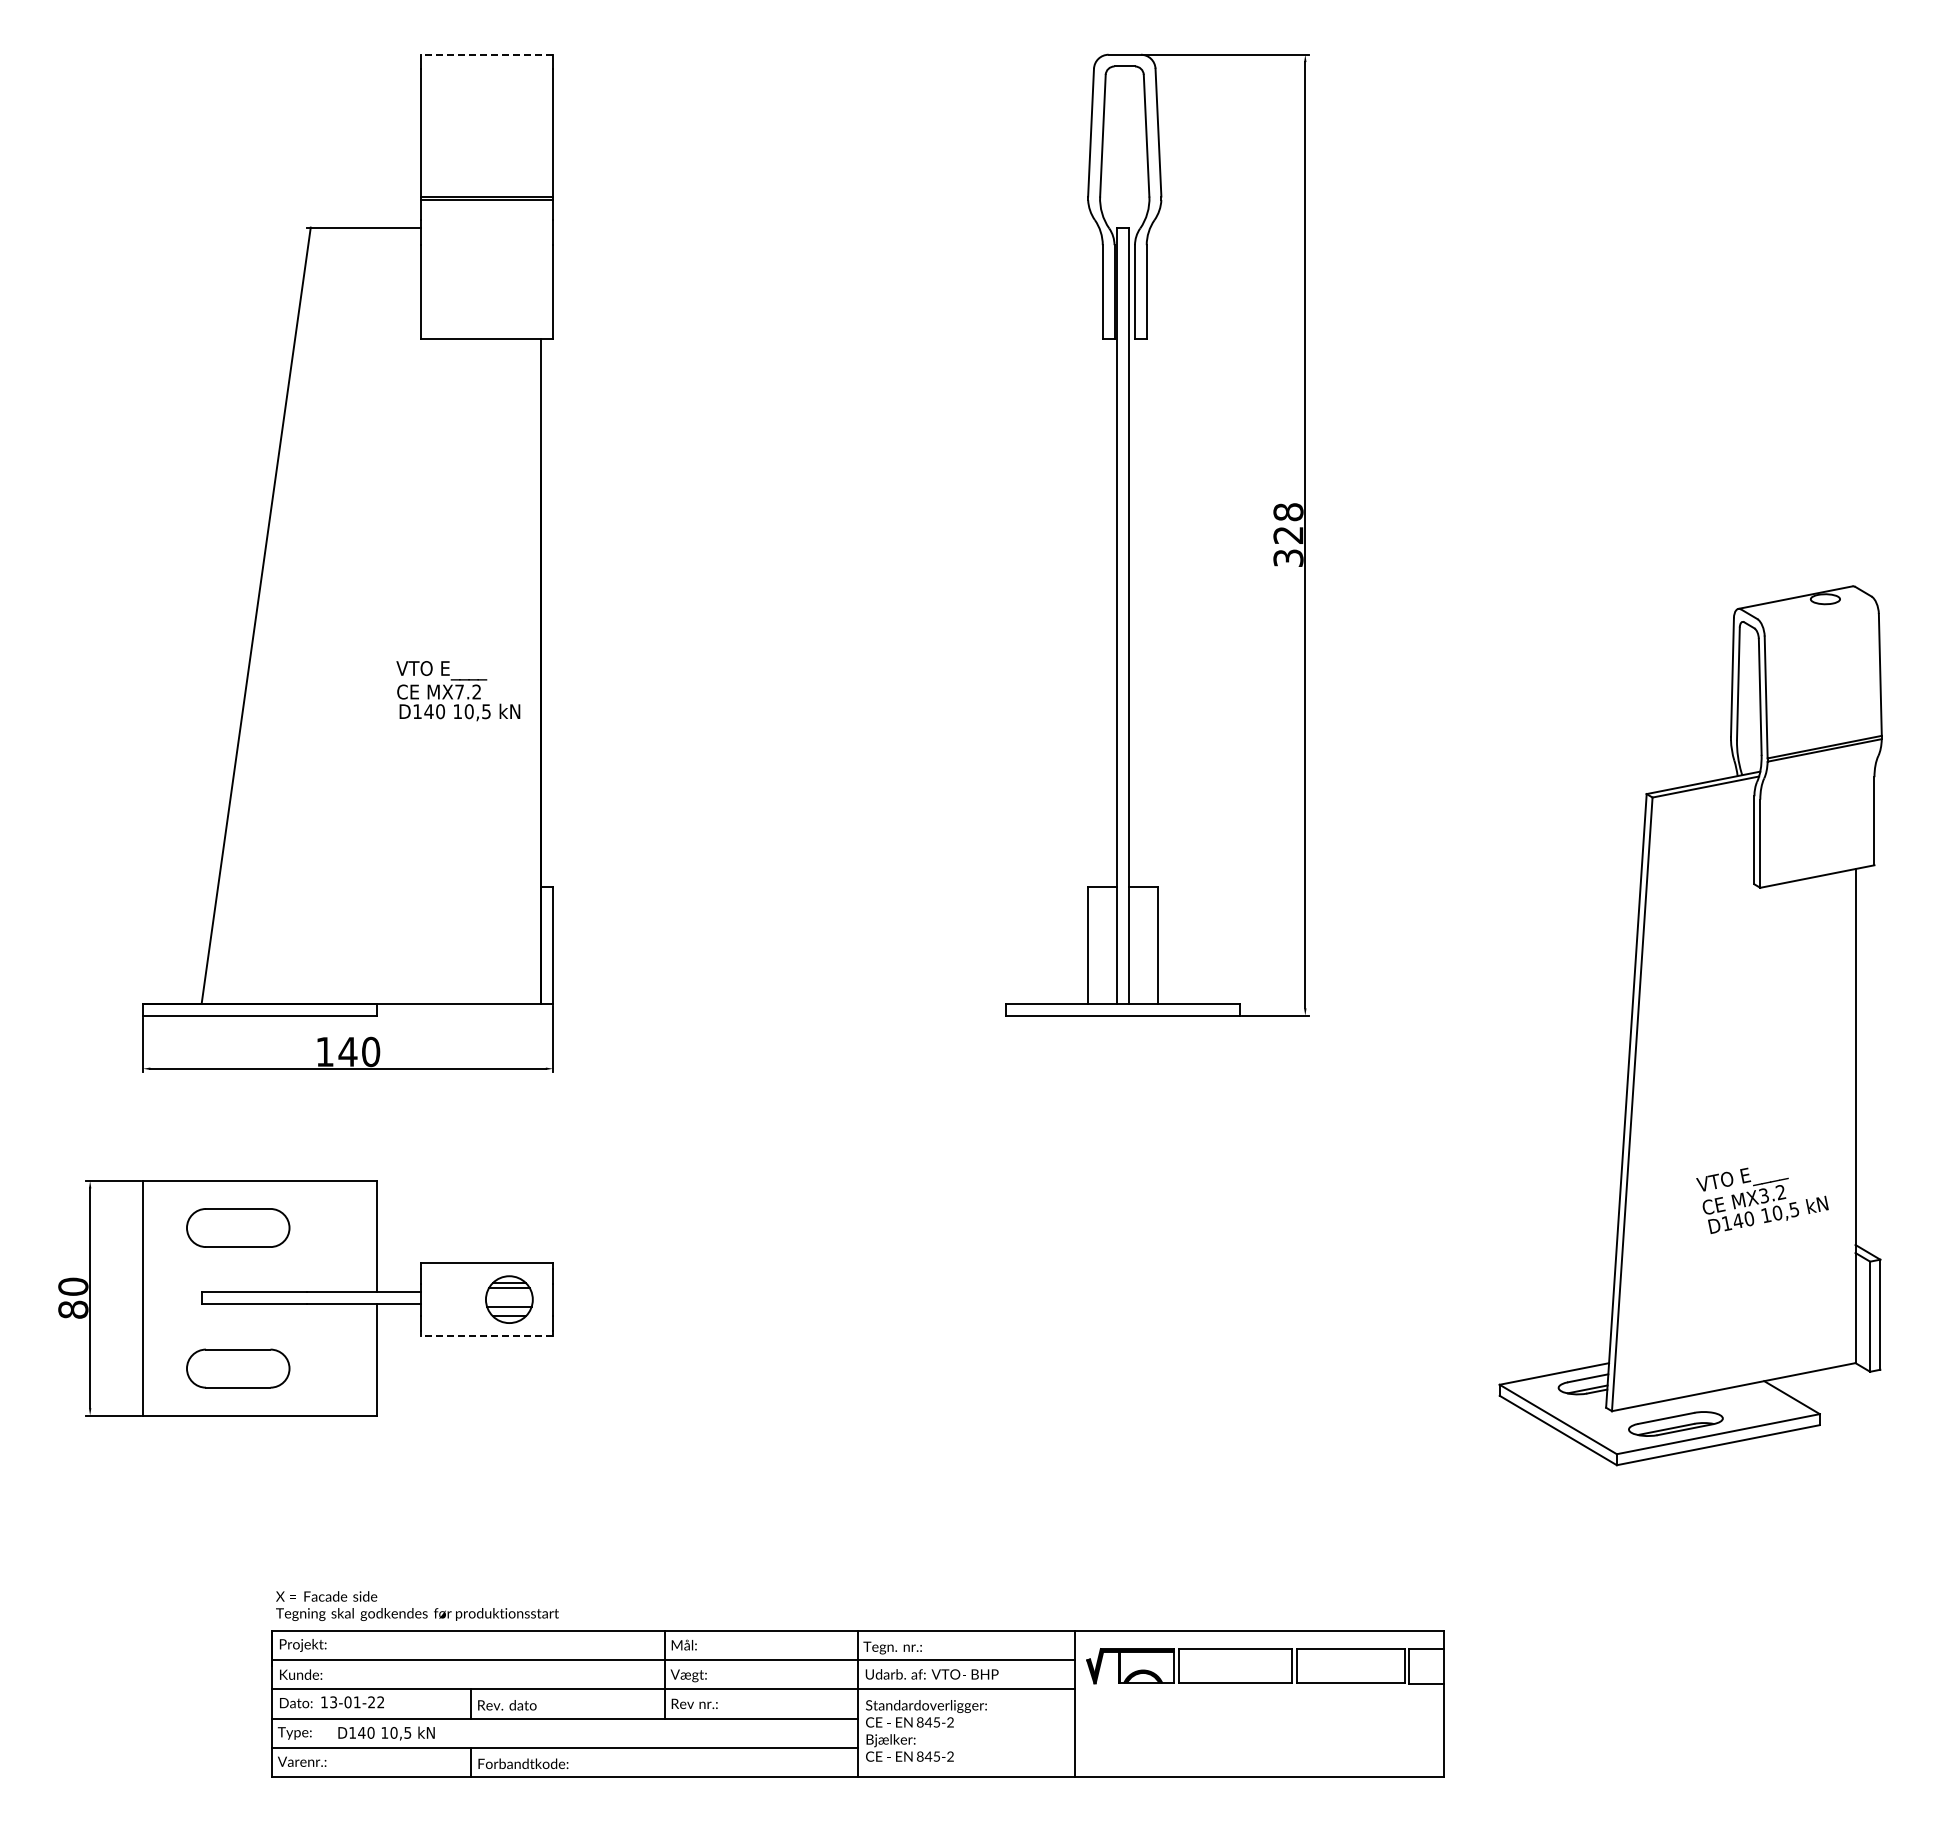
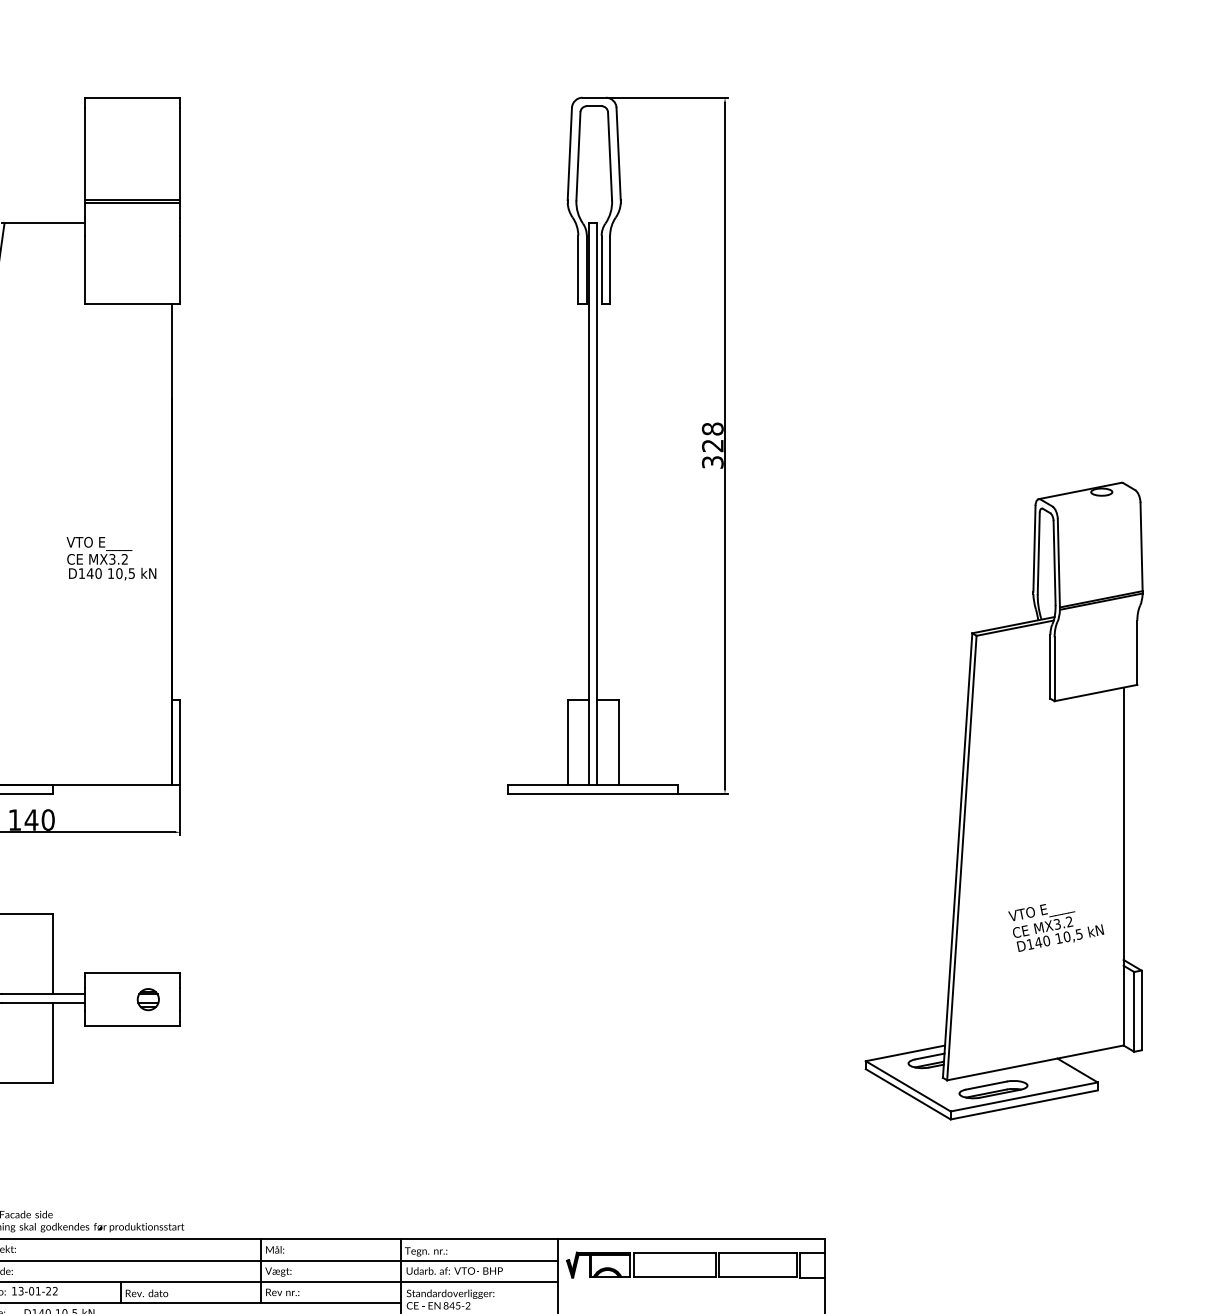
line: (487, 54) -> (132, 97), dashed -> solid
text: (459, 691) -> (112, 558), MX7.2 -> MX3.2
part: (508, 1299) -> (147, 999), size x0.62
line: (487, 1336) -> (132, 1026), dashed -> solid

